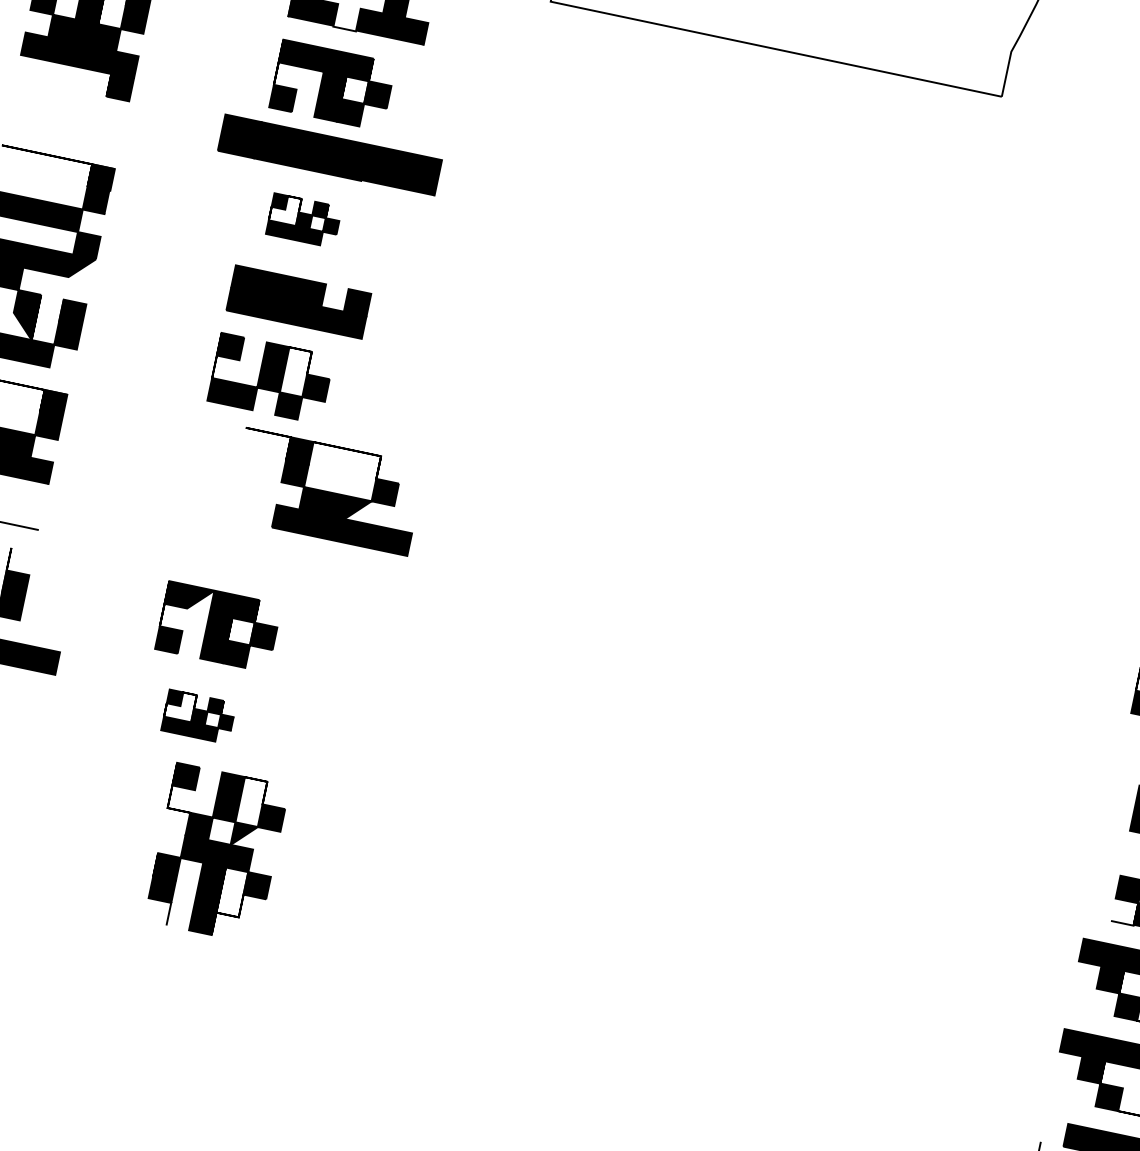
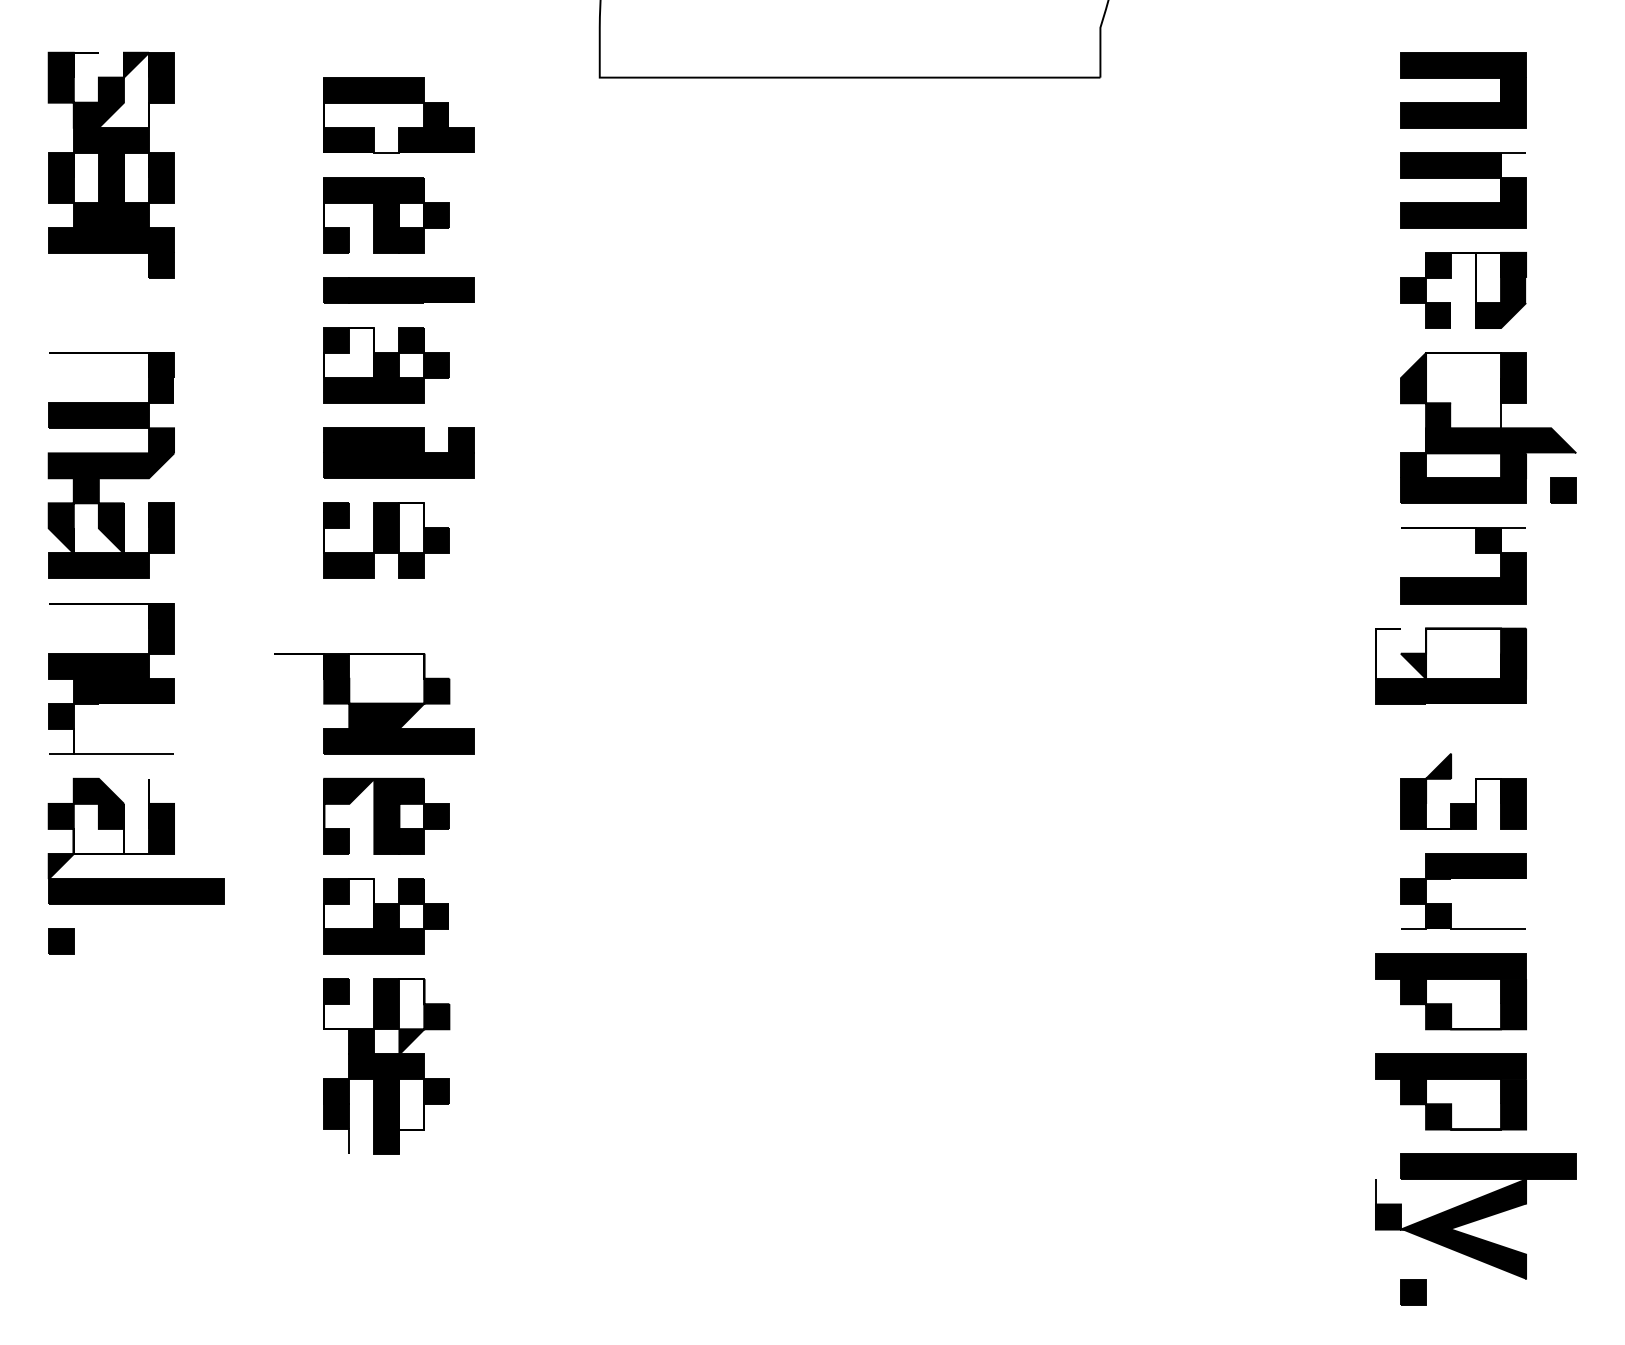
part: (328, 155) -> (398, 290), size x0.62
part: (303, 220) -> (386, 365), size x1.67
part: (326, 491) -> (374, 703), moved
part: (198, 716) -> (385, 916), size x1.67
part: (216, 853) -> (386, 1066), moved

